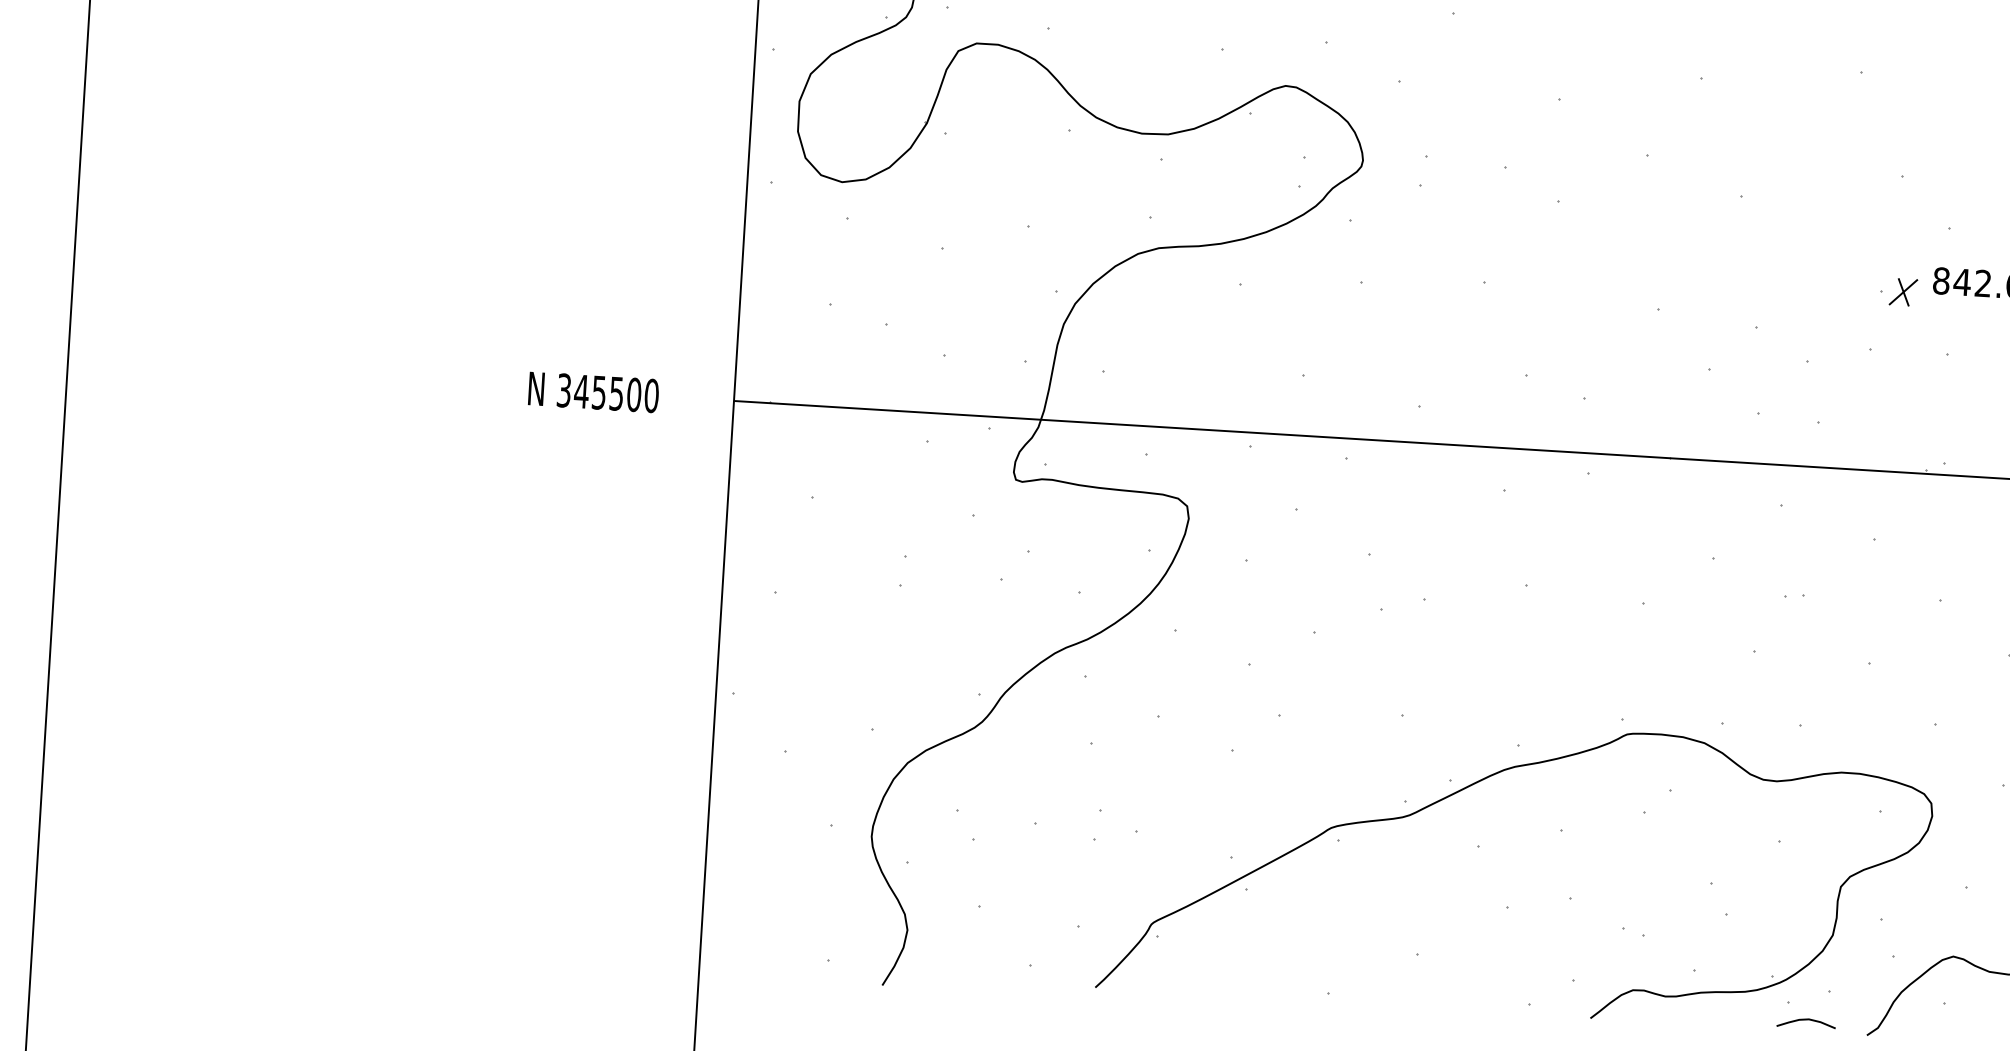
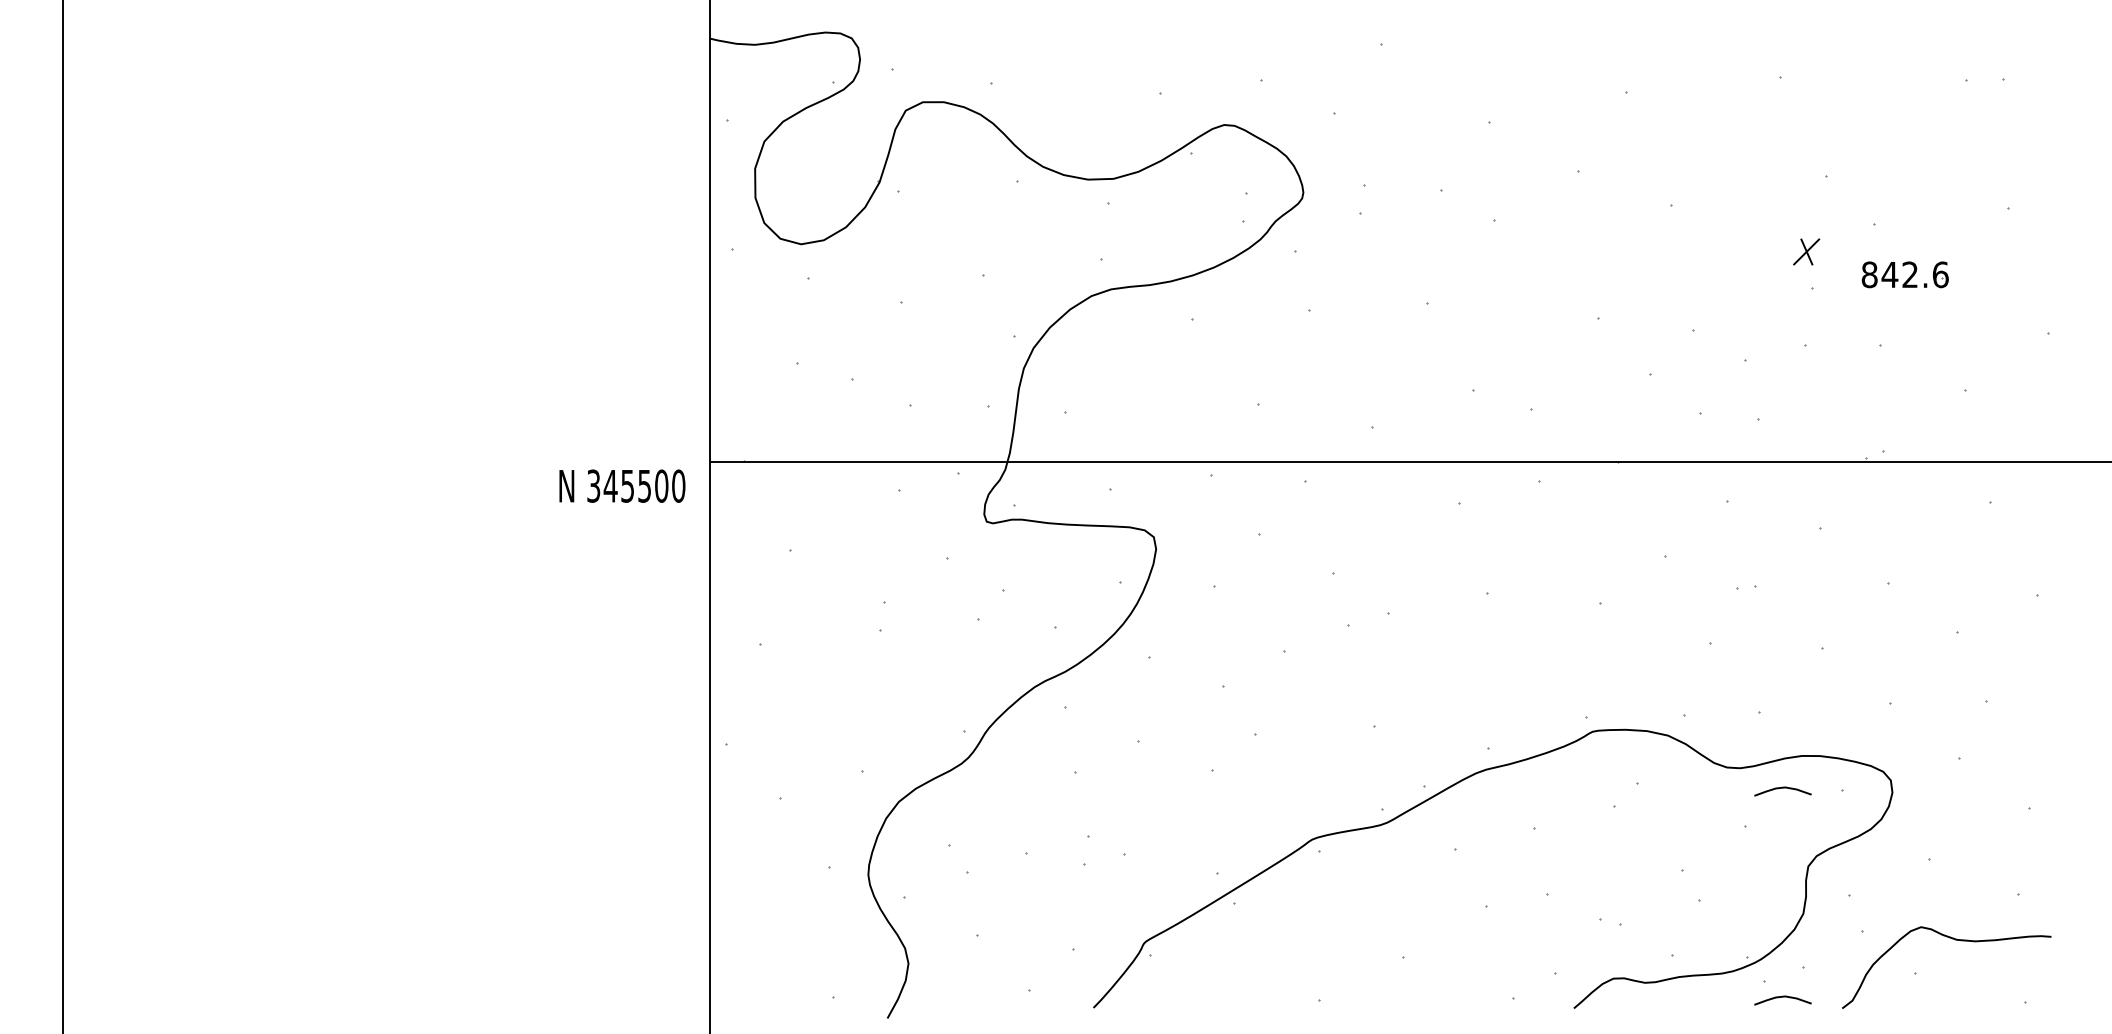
part: (1903, 291) -> (1806, 251), moved
text: (593, 391) -> (622, 485), moved
curve: (1819, 804) -> (1782, 788), added

